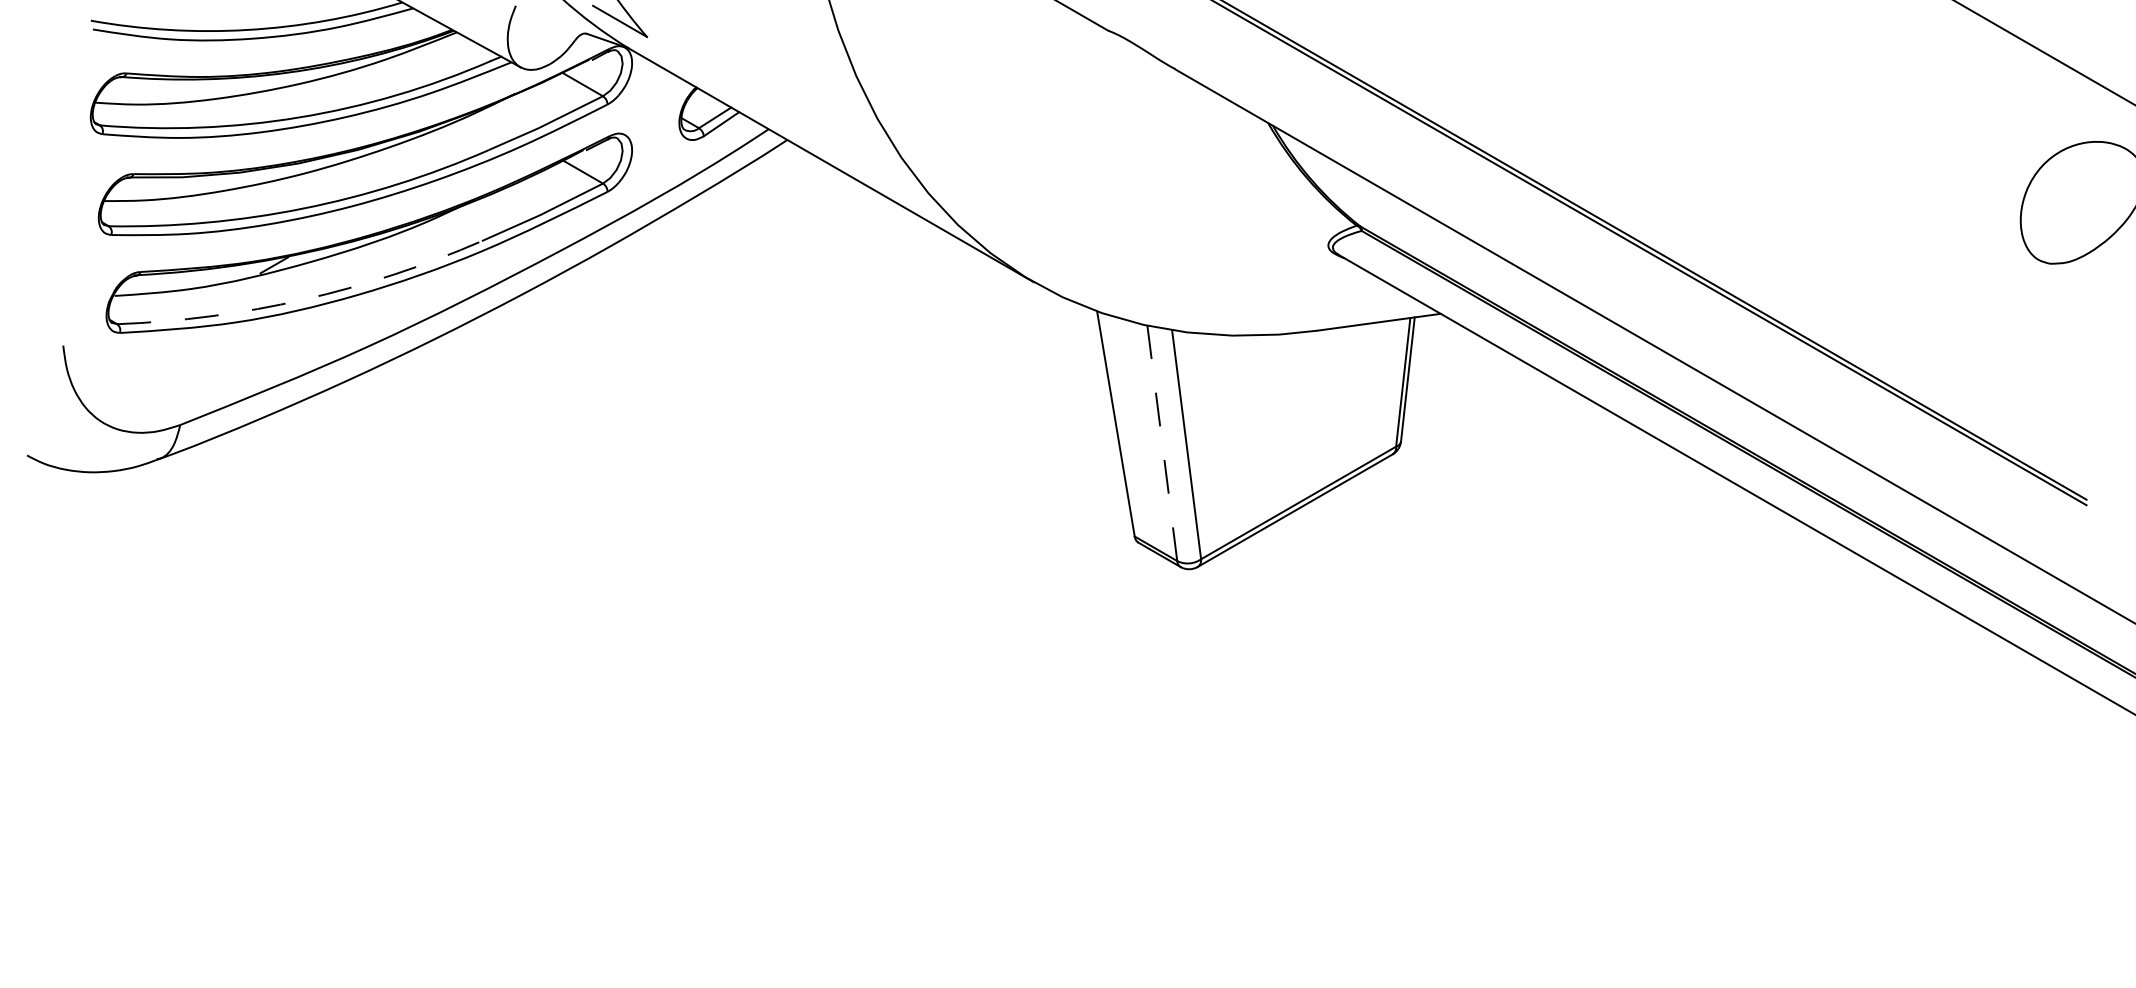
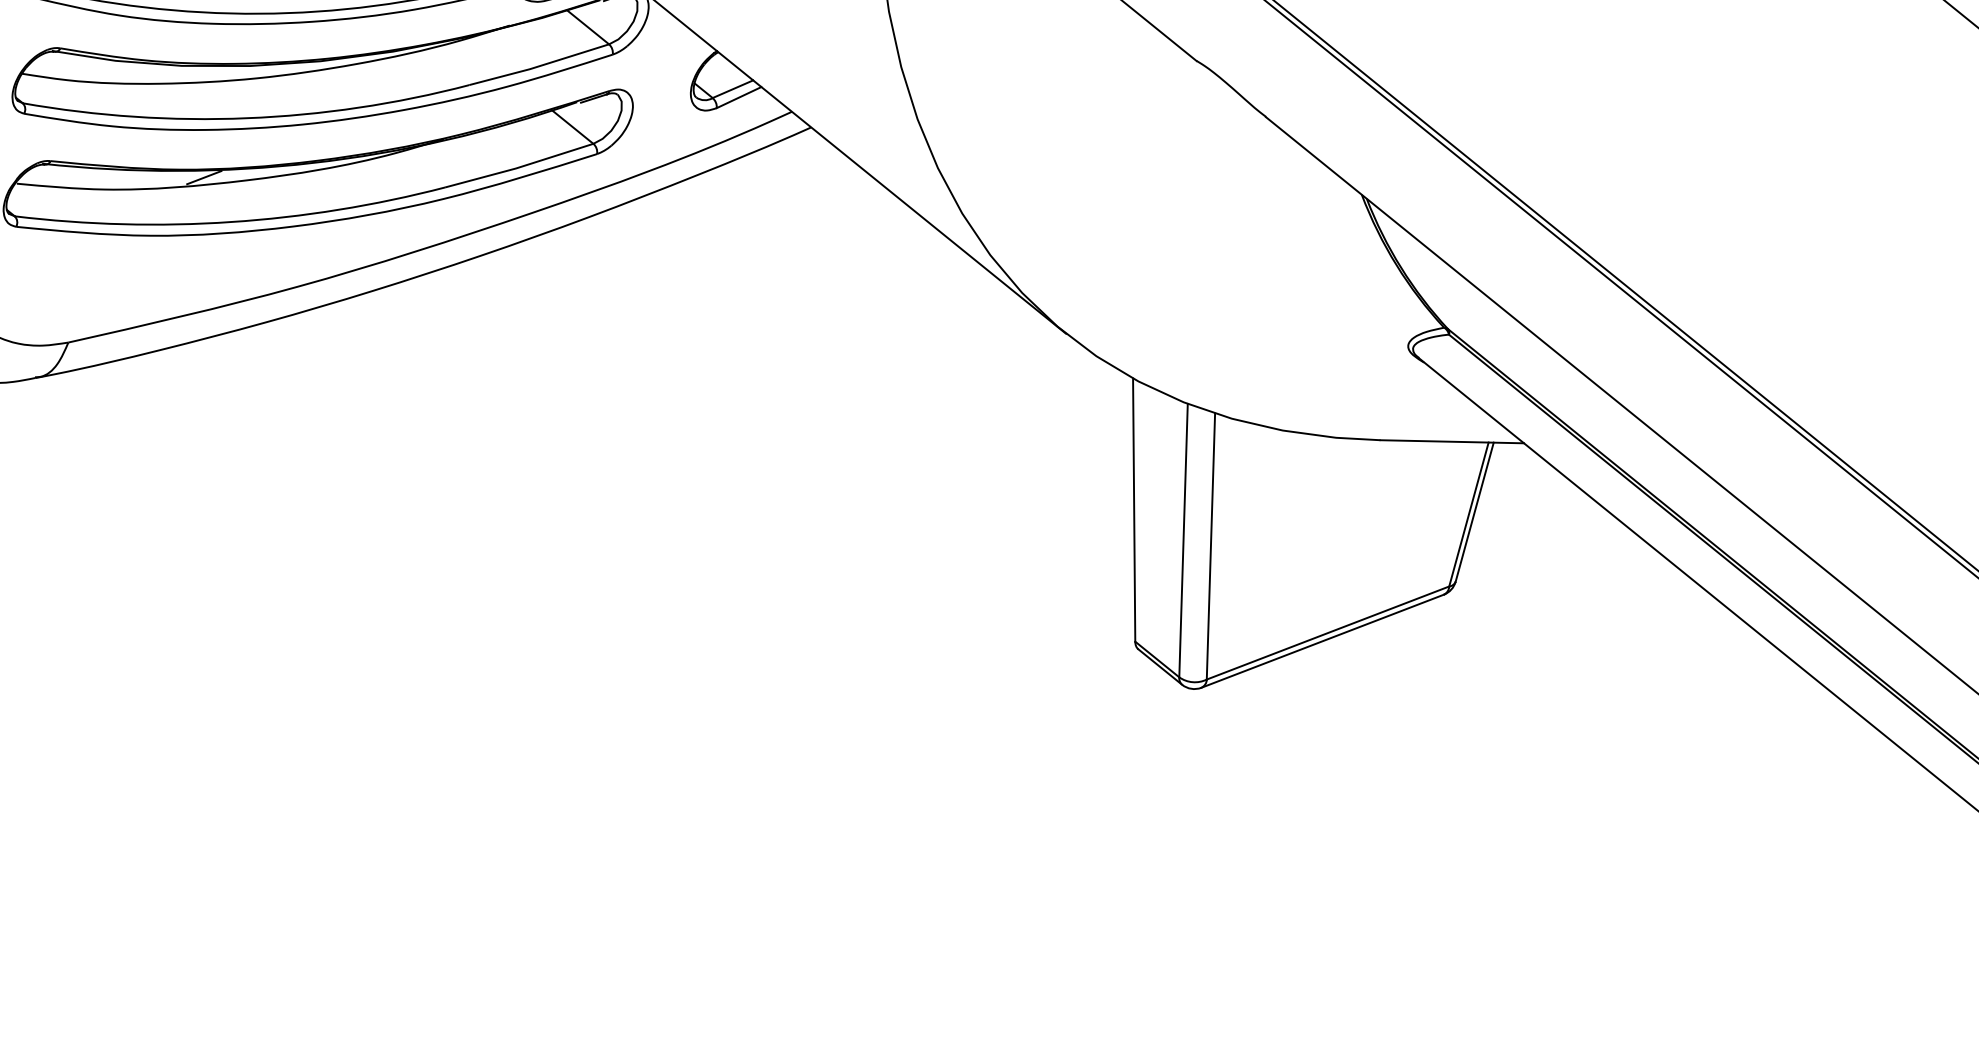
arc: (303, 299) -> (231, 221), dashed -> solid
line: (1162, 443) -> (1183, 540), dashed -> solid

